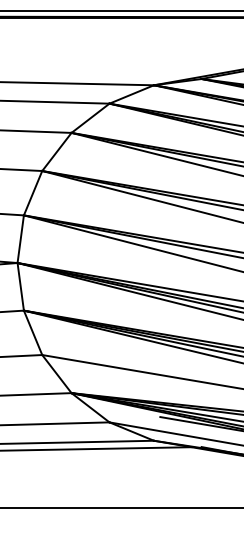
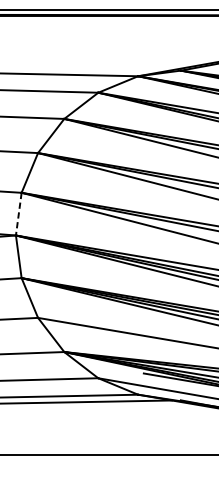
line: (20, 239) -> (18, 214), solid -> dashed

